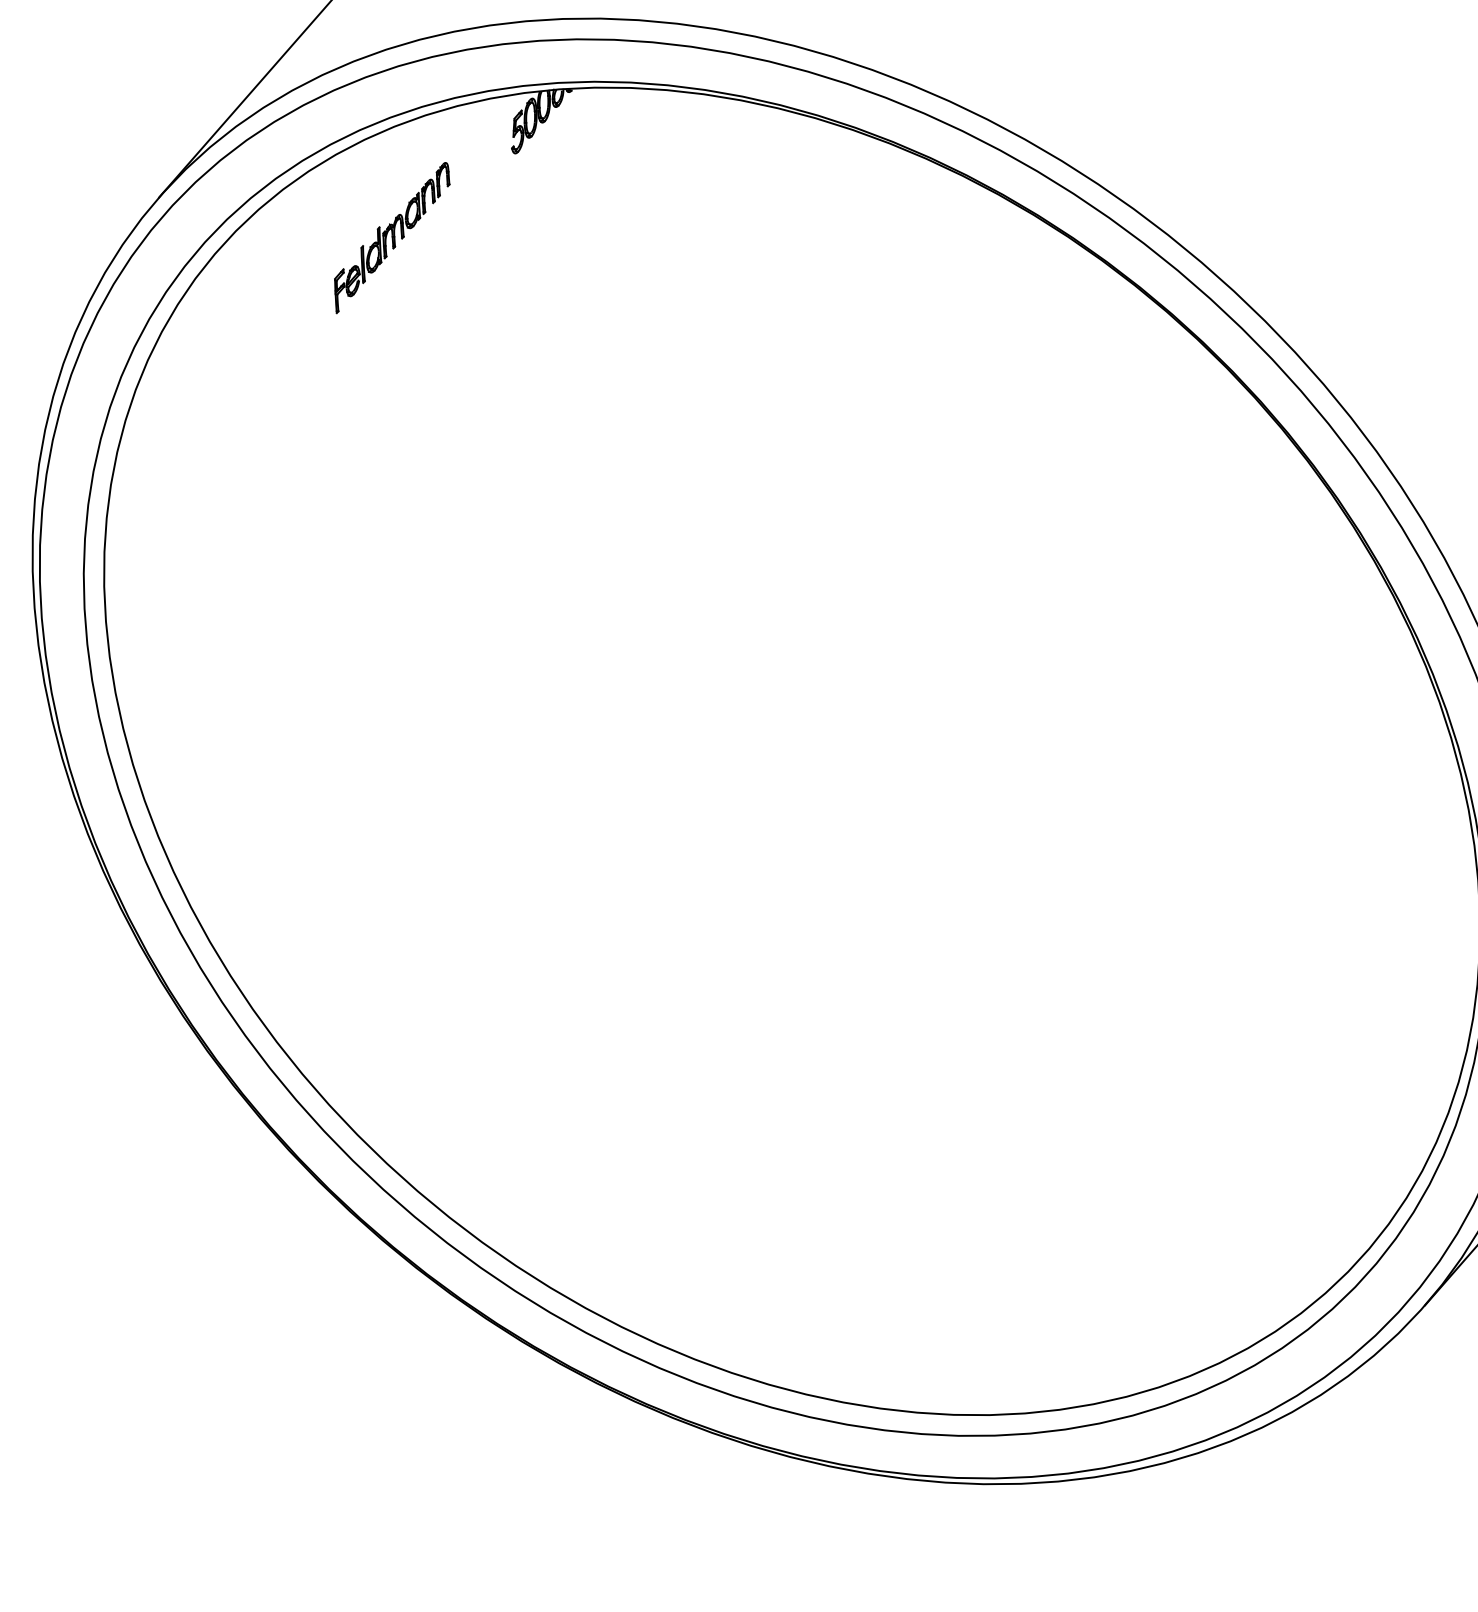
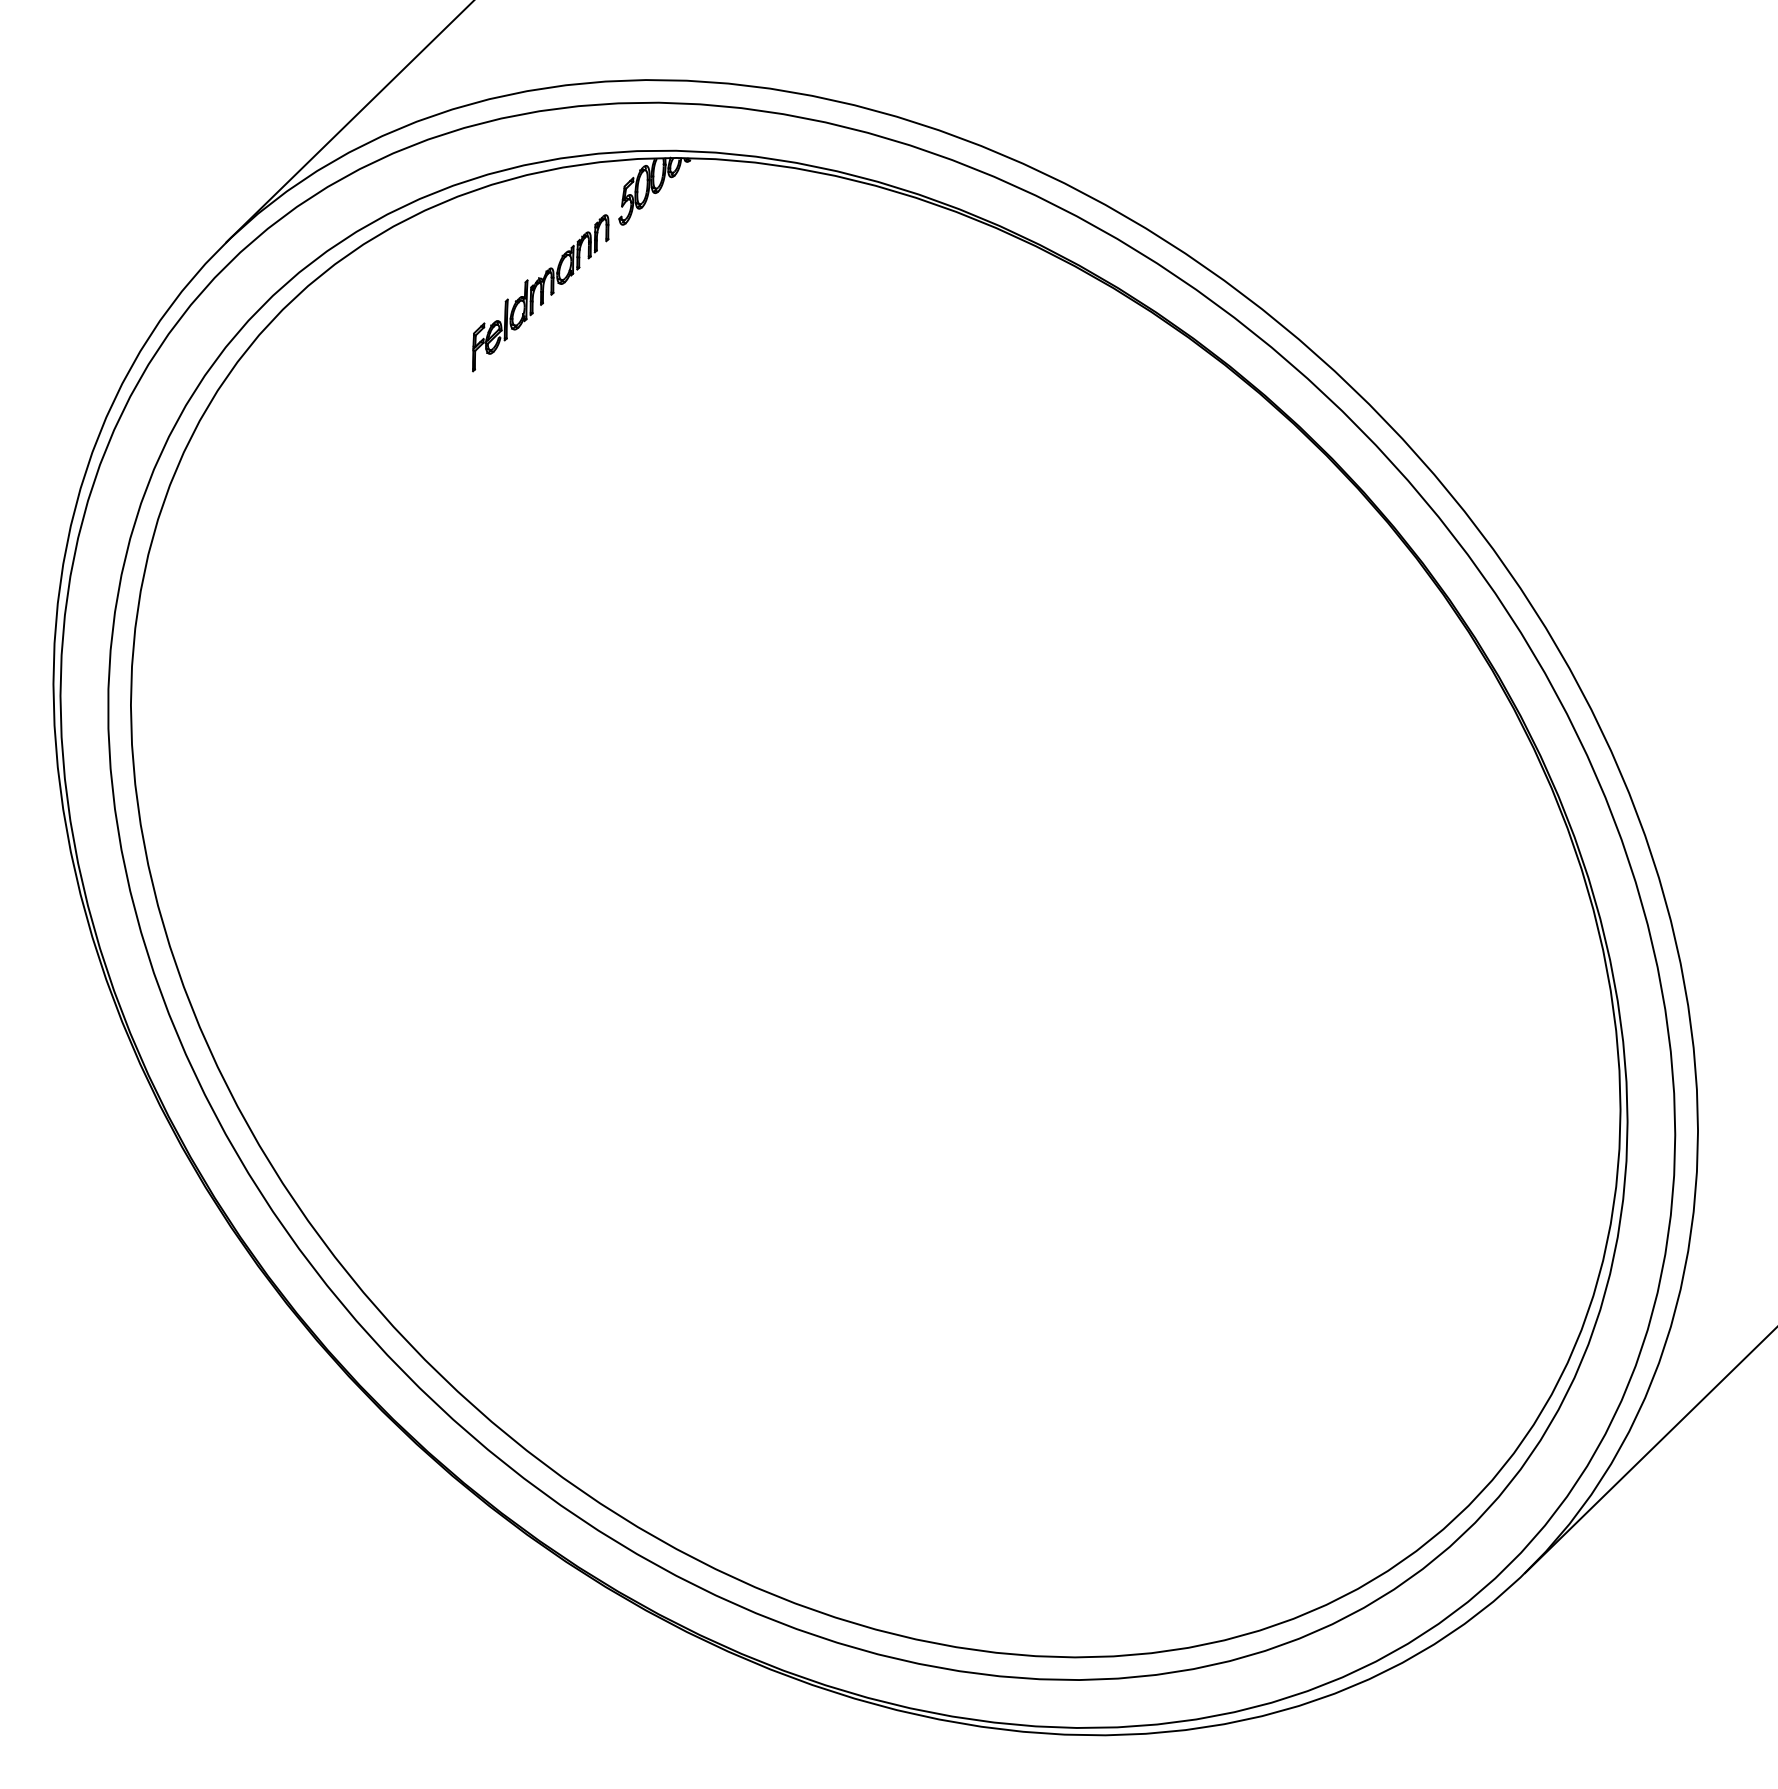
part: (392, 238) -> (540, 293), moved

